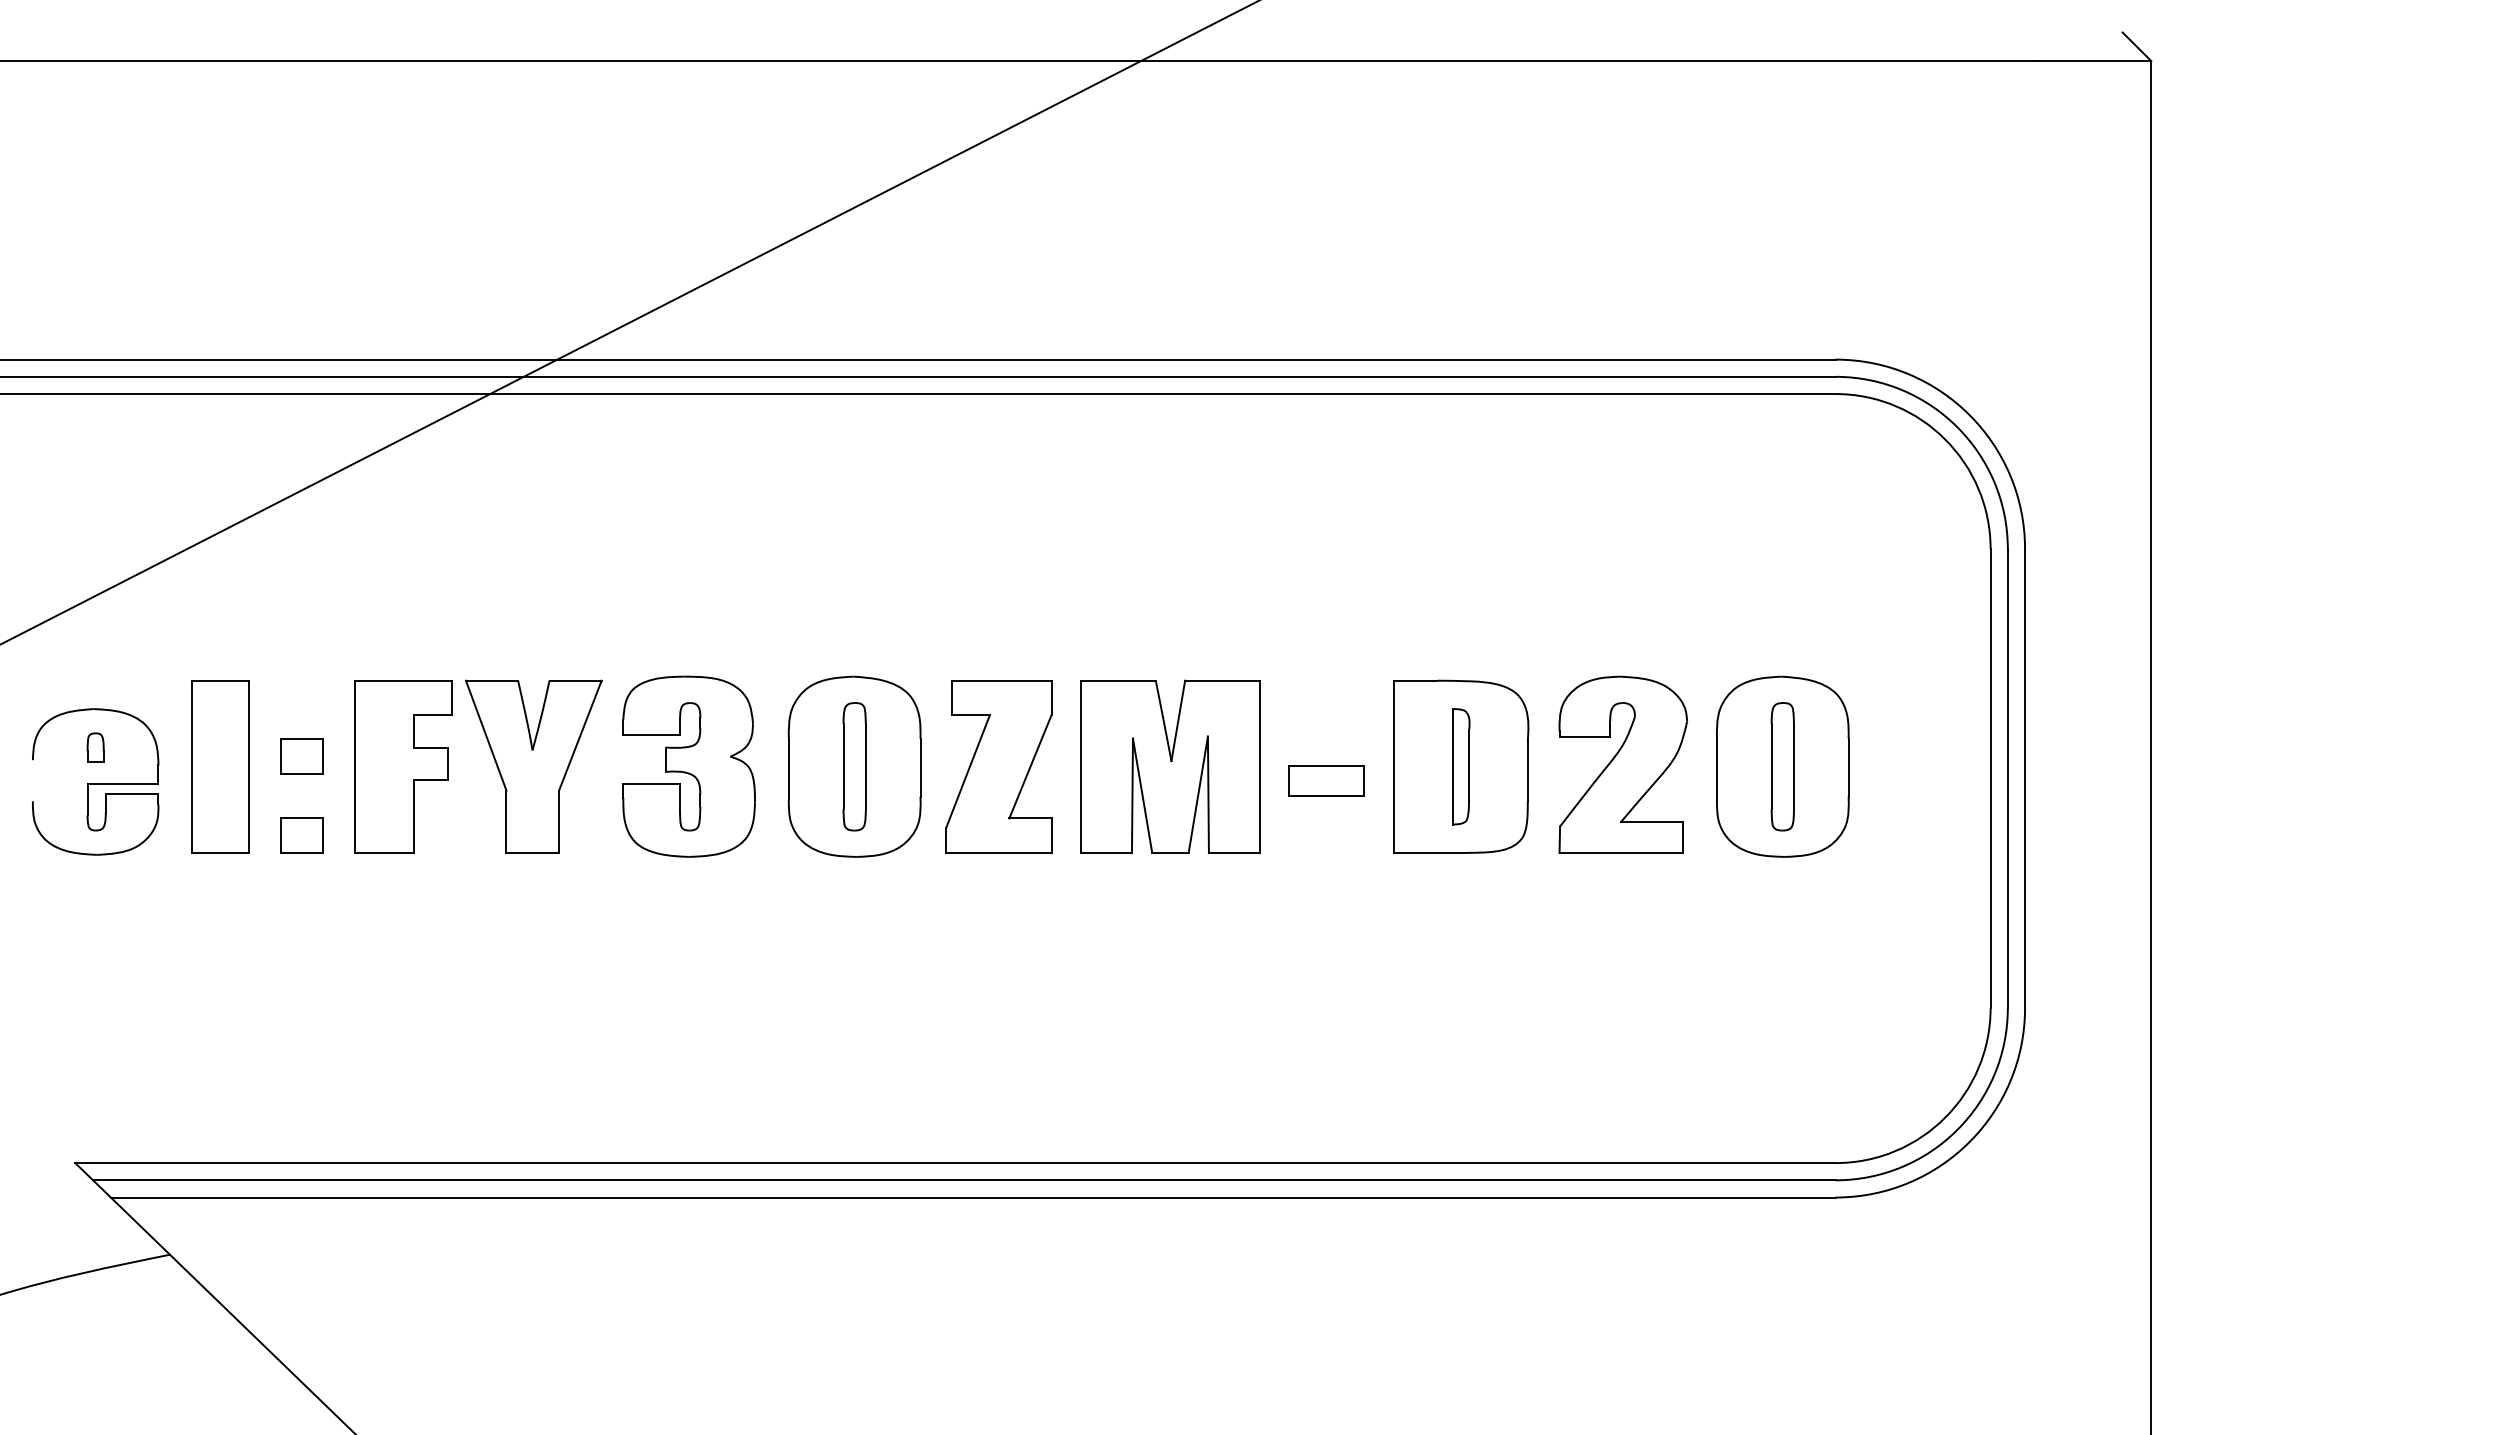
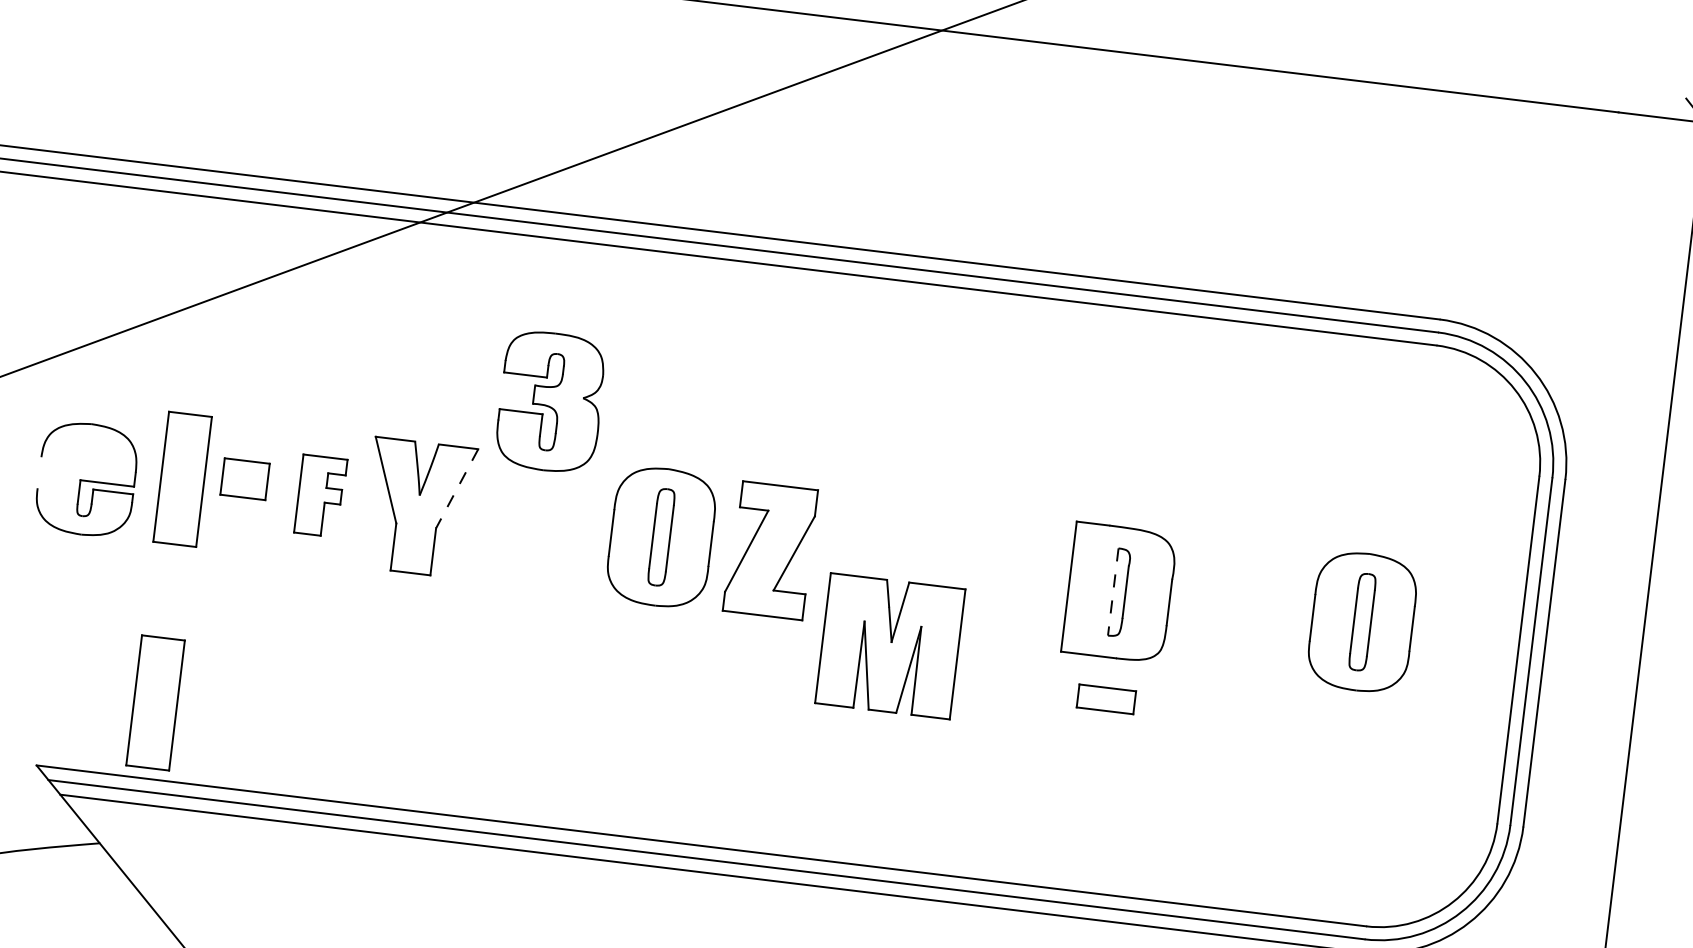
line: (580, 735) -> (457, 488), solid -> dashed
part: (95, 747) -> (89, 453), removed
part: (301, 756) -> (244, 479), size x1.4
part: (1622, 764) -> (1241, 605), removed
part: (403, 766) -> (320, 495), size x0.6
part: (688, 766) -> (550, 401), moved
part: (1170, 766) -> (890, 646), moved
line: (1452, 766) -> (1113, 591), solid -> dashed
part: (1326, 780) -> (1106, 698), moved
part: (301, 835) -> (237, 538), removed
part: (220, 1062) -> (155, 702), added

